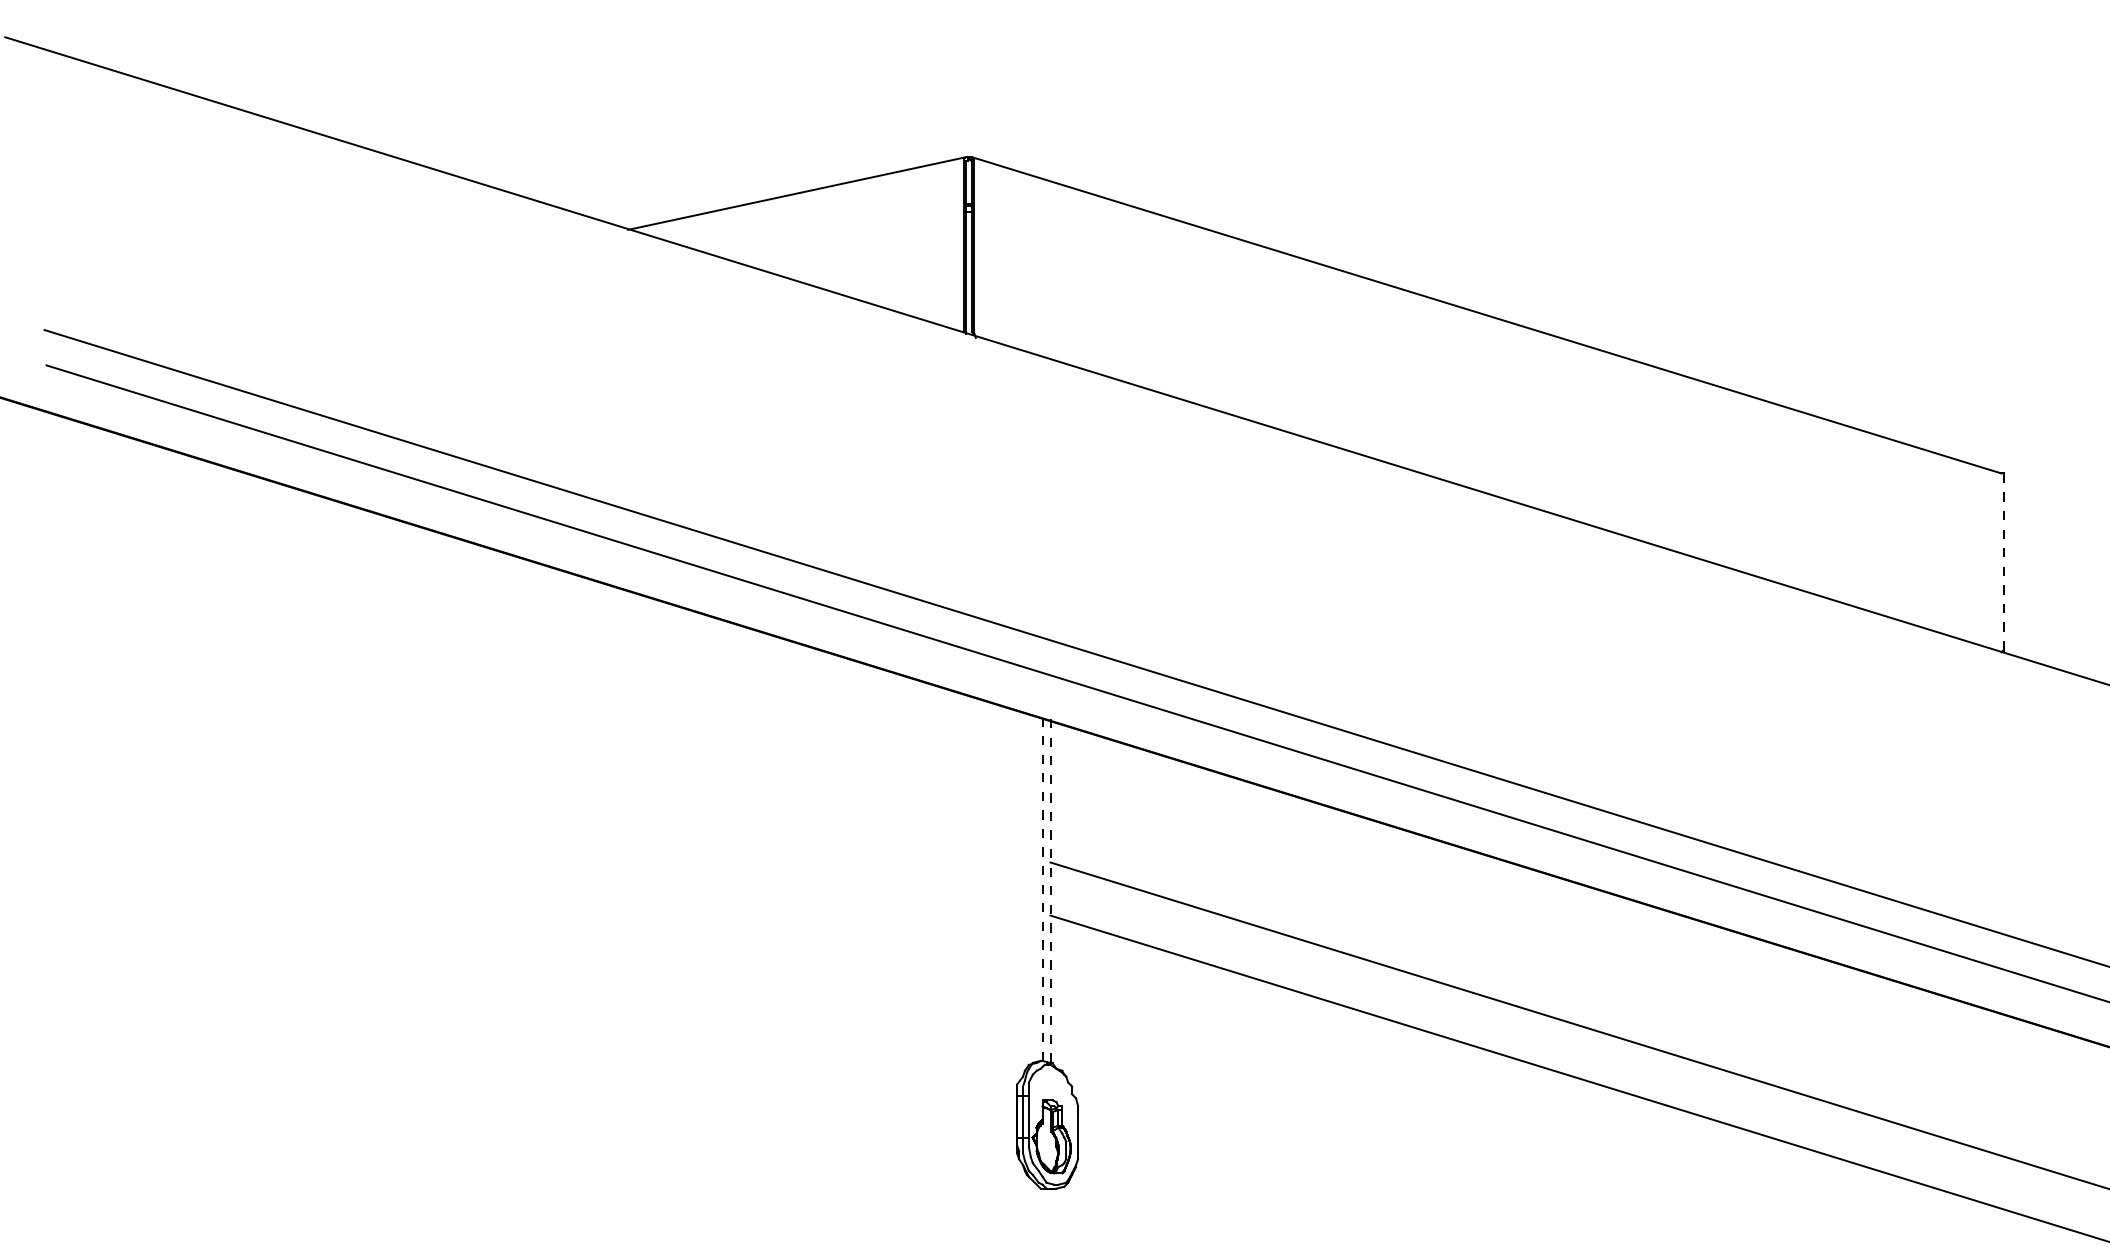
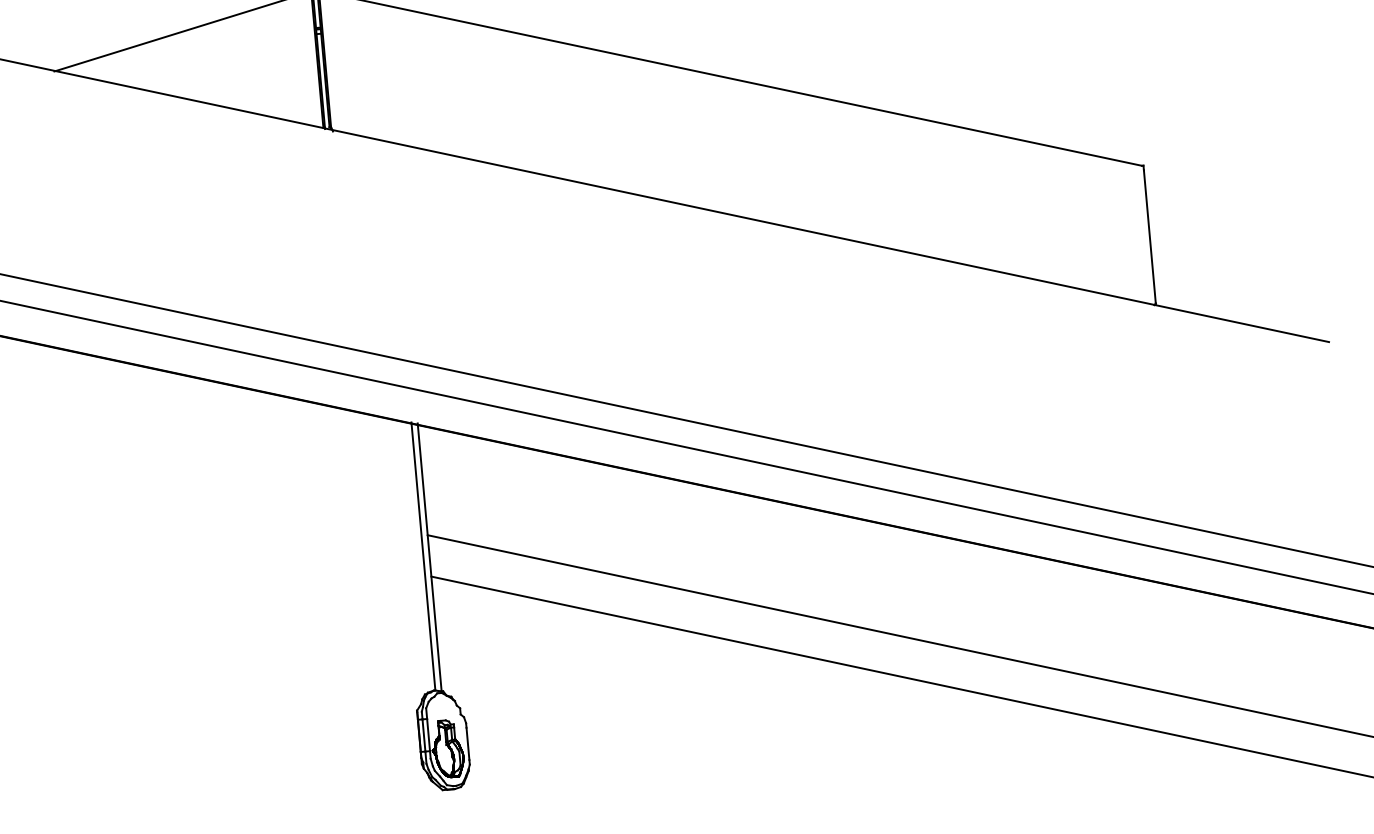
line: (2003, 564) -> (1149, 236), dashed -> solid
line: (1042, 889) -> (423, 556), dashed -> solid
line: (1050, 891) -> (429, 557), dashed -> solid

